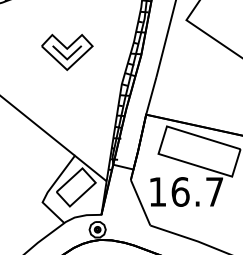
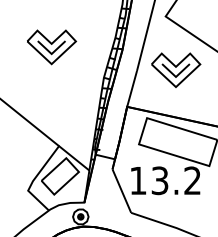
part: (197, 75) -> (176, 69), added
text: (197, 191) -> (176, 180), 16.7 -> 13.2

